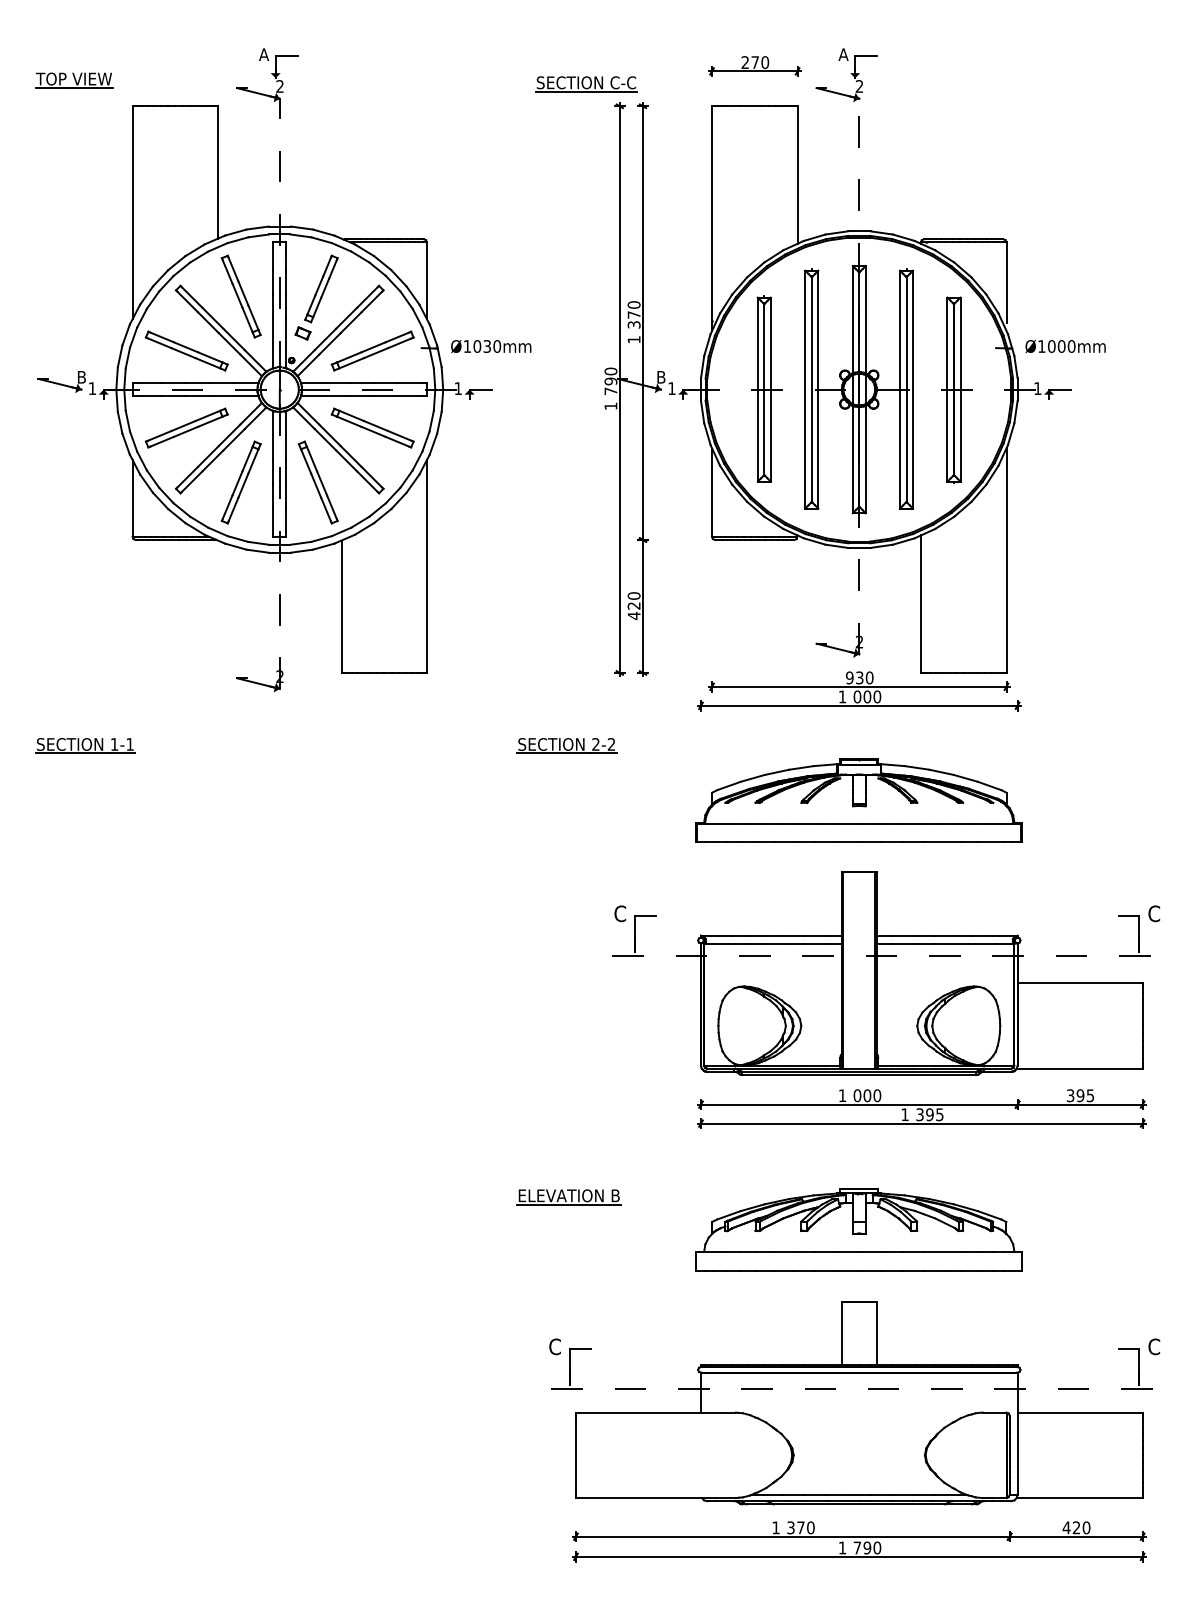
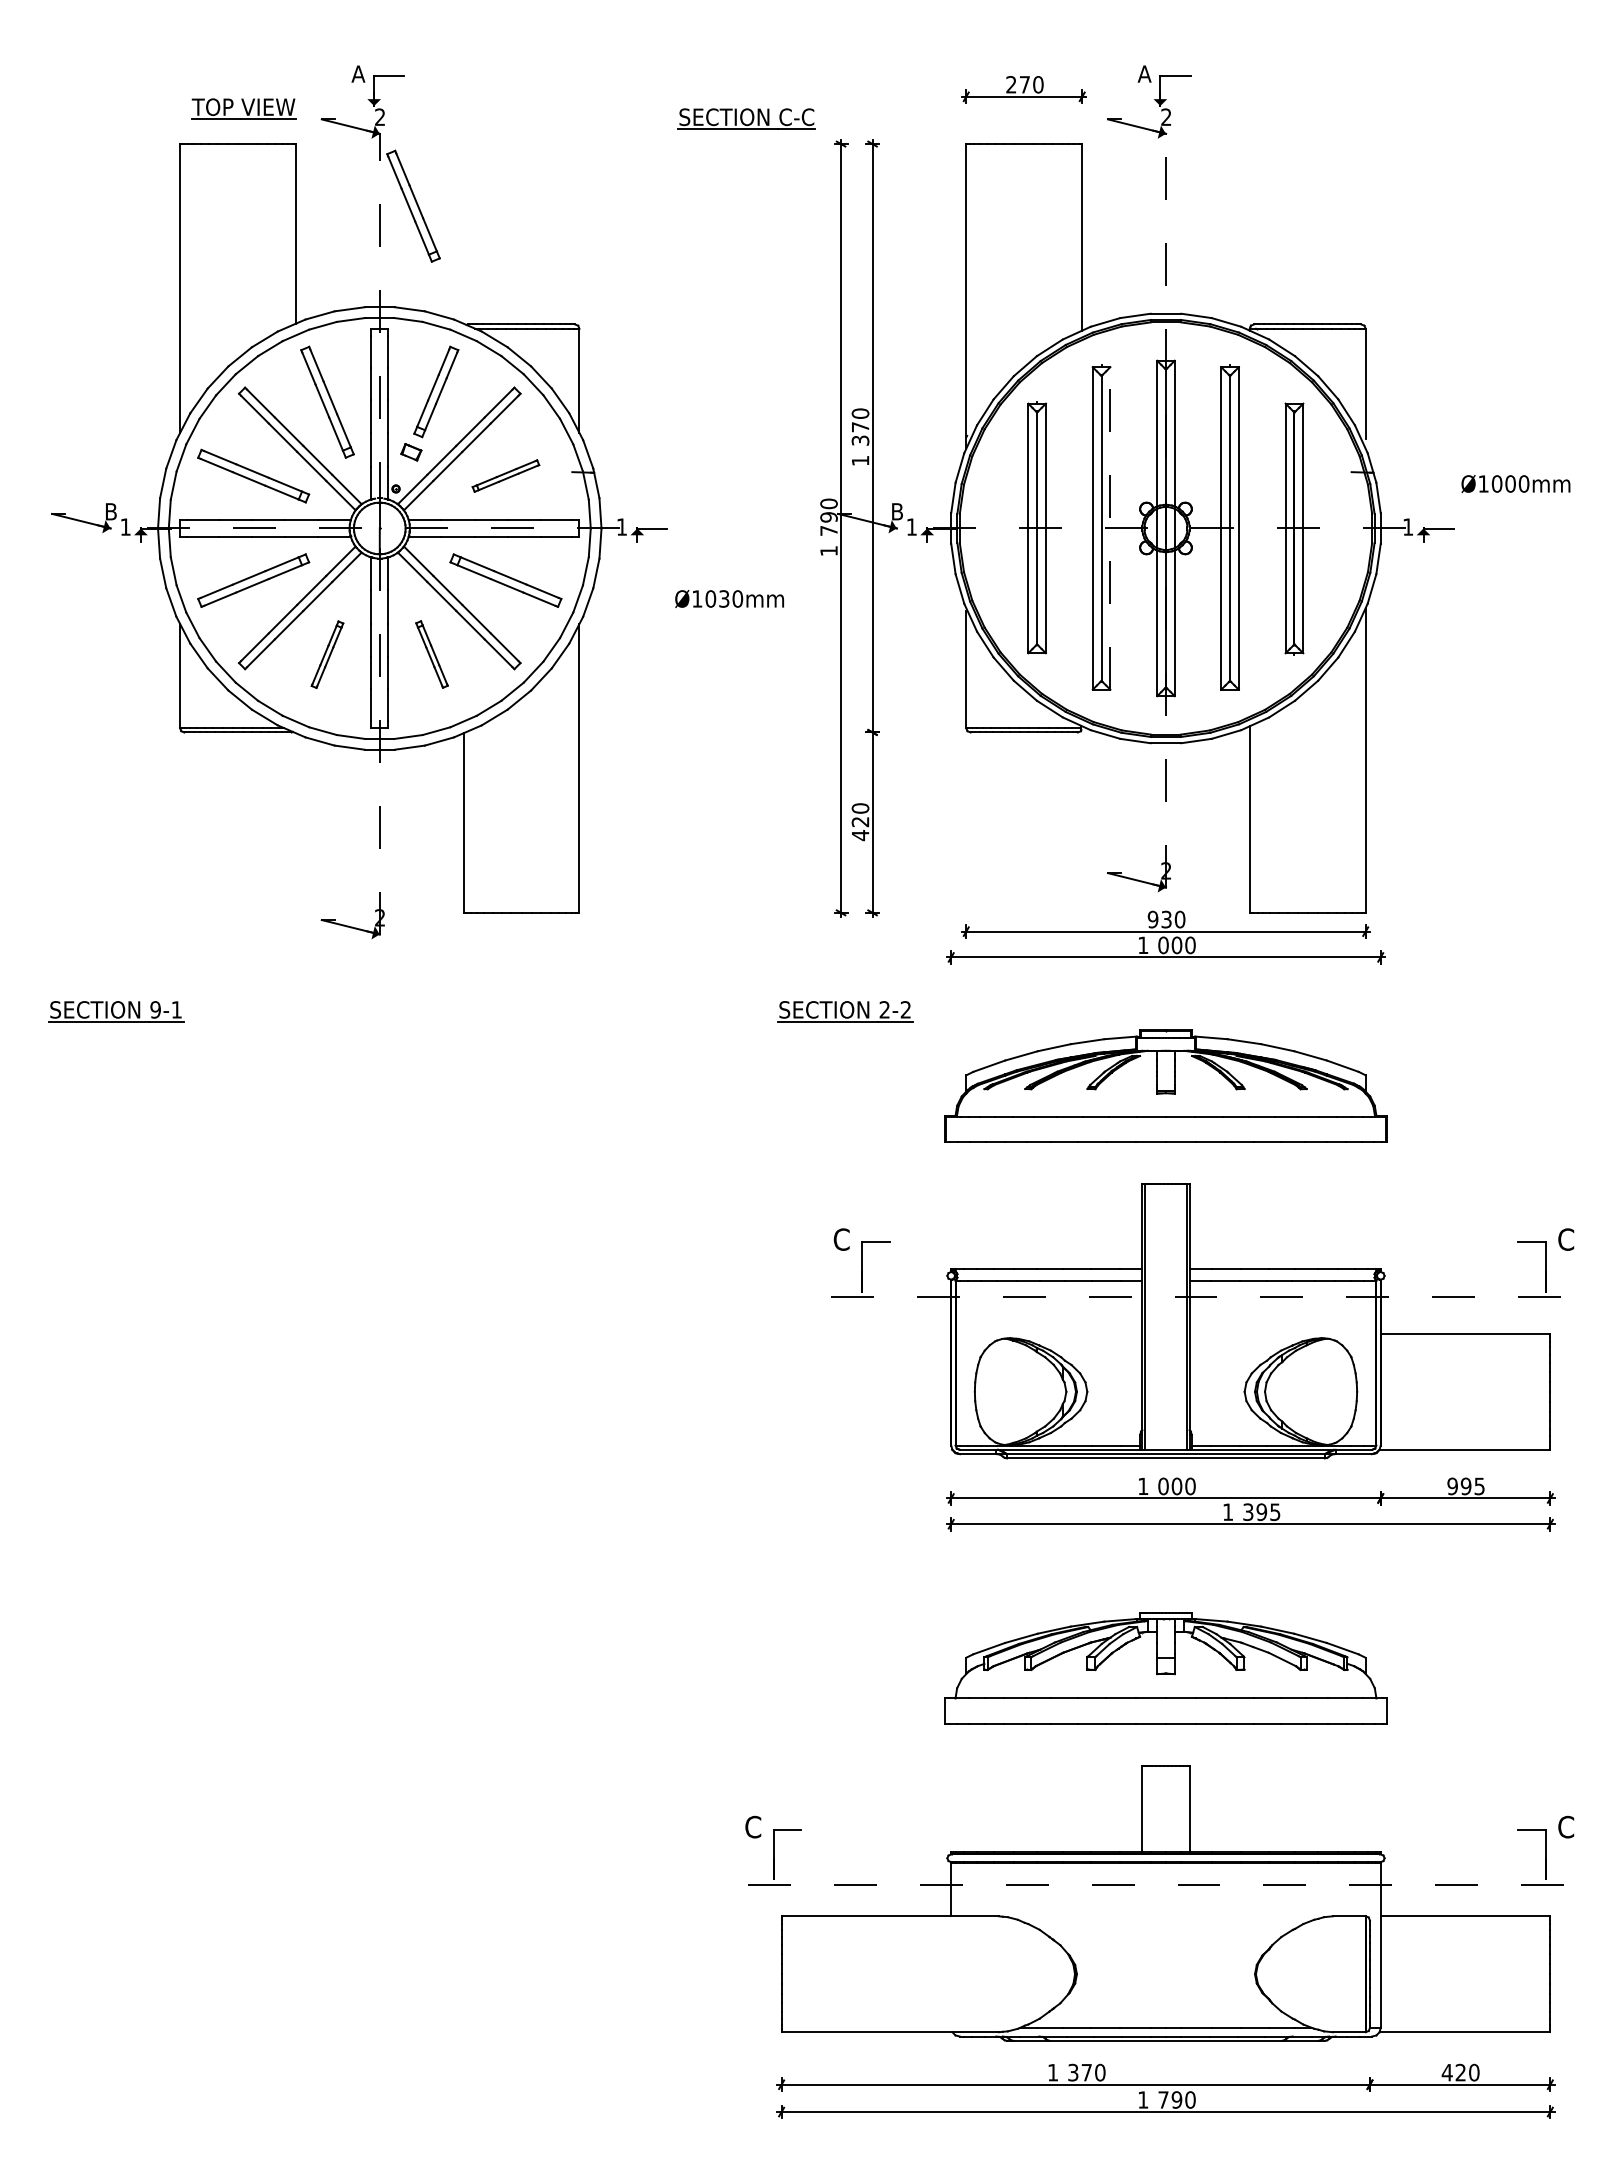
part: (73, 80) -> (243, 108), moved
part: (586, 83) -> (746, 118), moved
part: (304, 151) -> (413, 205), added
text: (491, 346) -> (729, 598), moved
text: (1065, 346) -> (1515, 484), moved
part: (372, 350) -> (505, 475), size x0.6
line: (818, 388) -> (1110, 527), solid -> dashed
part: (241, 482) -> (327, 654), size x0.6
part: (317, 482) -> (431, 654), size x0.6
text: (114, 744) -> (155, 1009), 1-1 -> 9-1
part: (567, 745) -> (845, 1011), moved
text: (1070, 1095) -> (1452, 1486), 395 -> 995
part: (569, 1196) -> (772, 1623), removed

